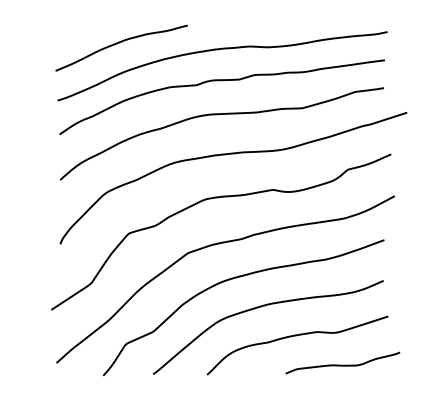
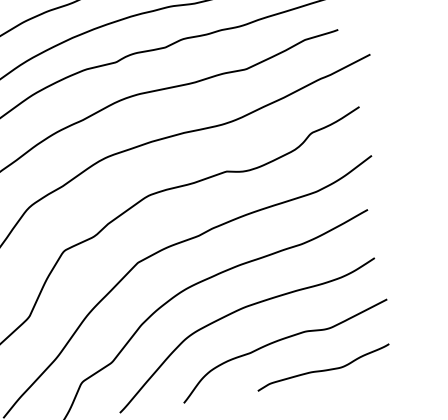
curve: (342, 364) -> (323, 369), moved

